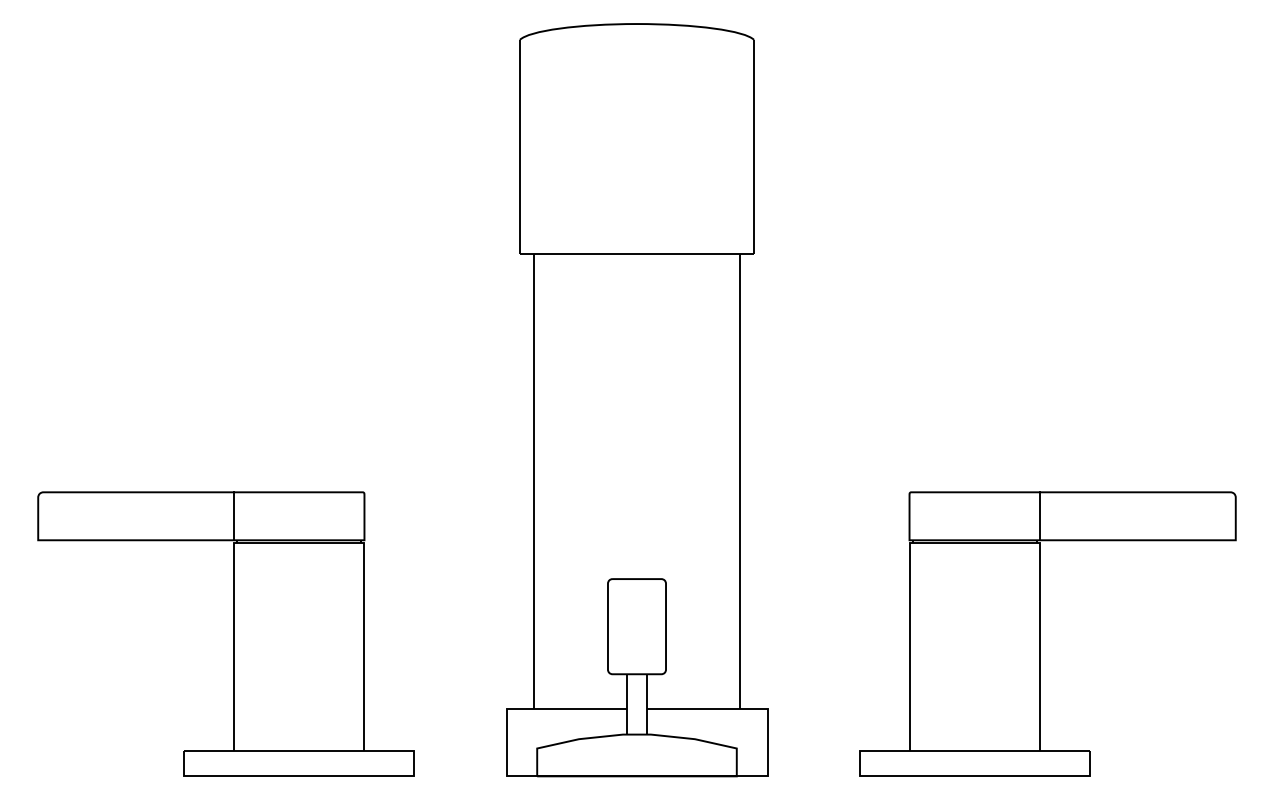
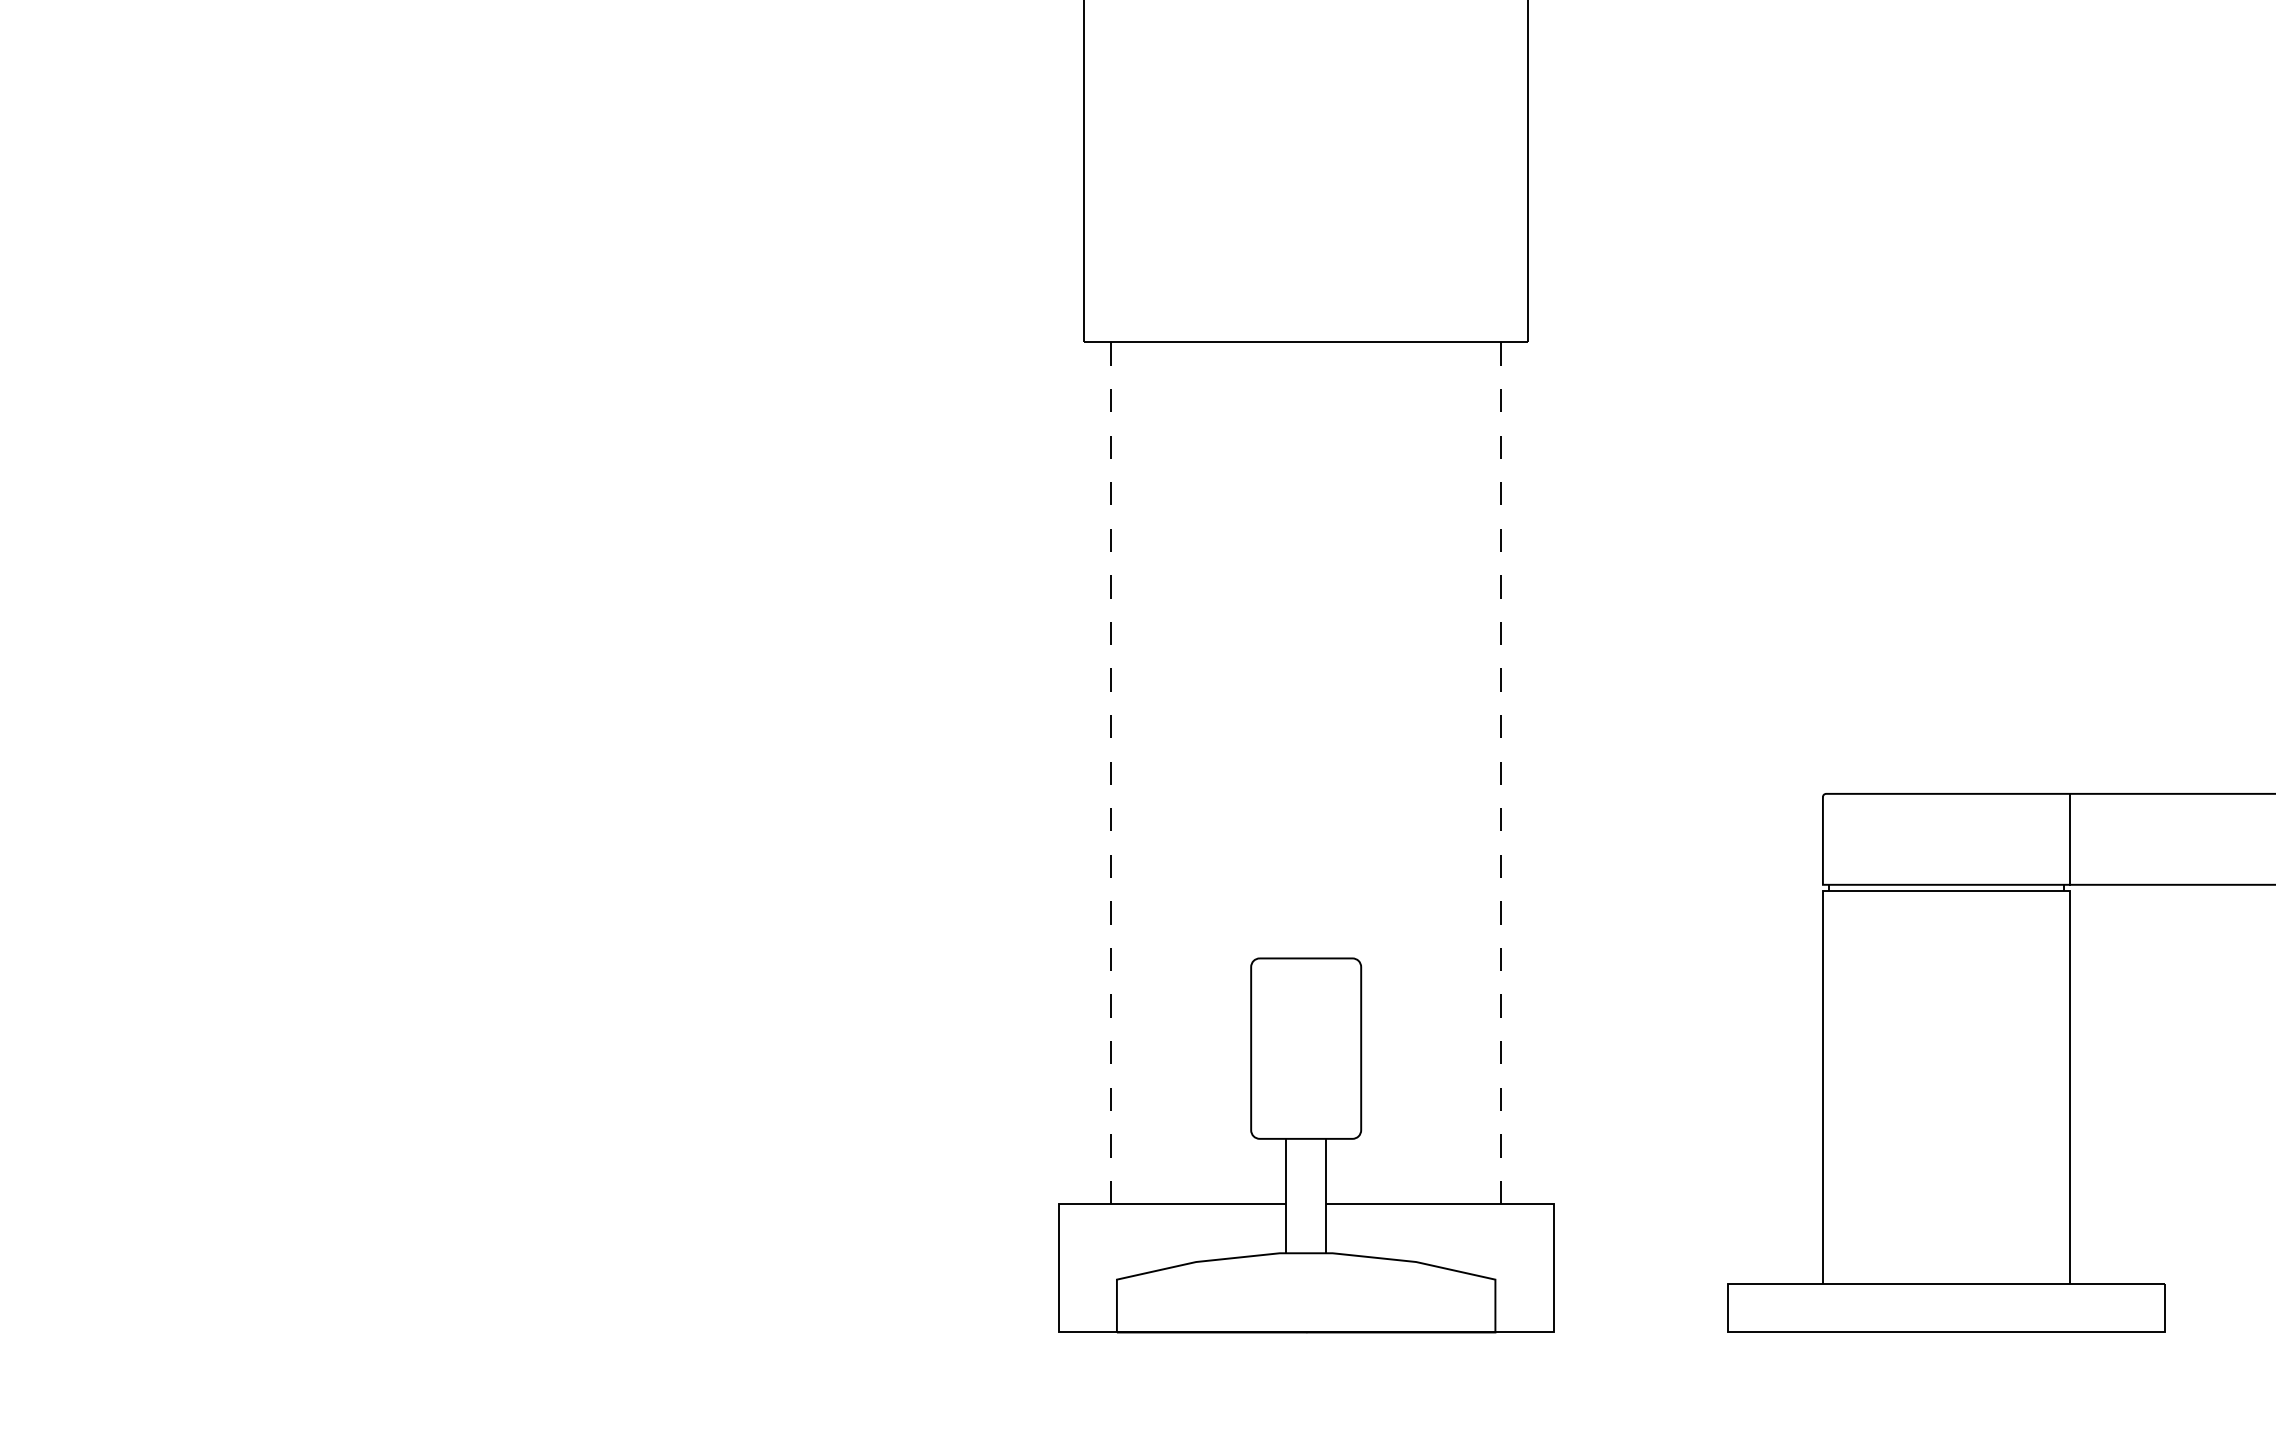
line: (534, 480) -> (1111, 771), solid -> dashed
line: (739, 480) -> (1500, 771), solid -> dashed
part: (233, 633) -> (541, 1061), removed

